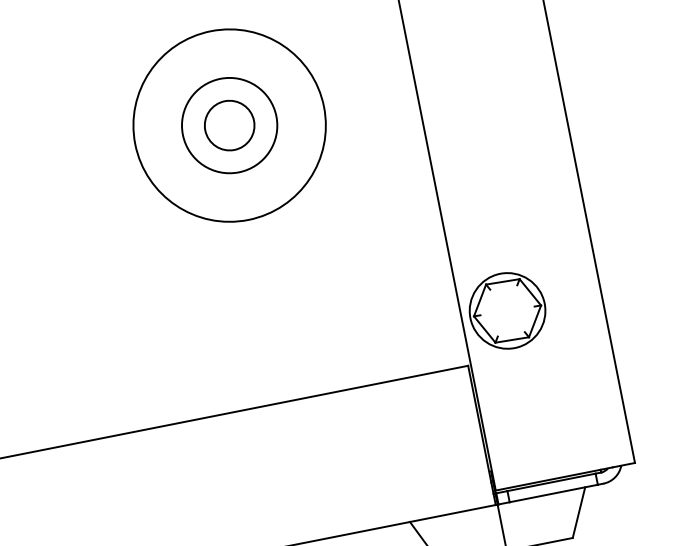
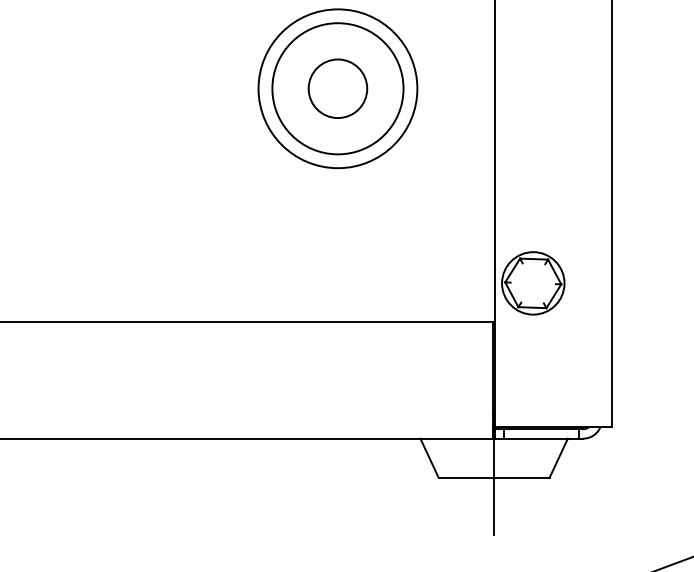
circle: (229, 125) -> (337, 88), size x1.43
circle: (229, 125) -> (337, 88), size x1.67

